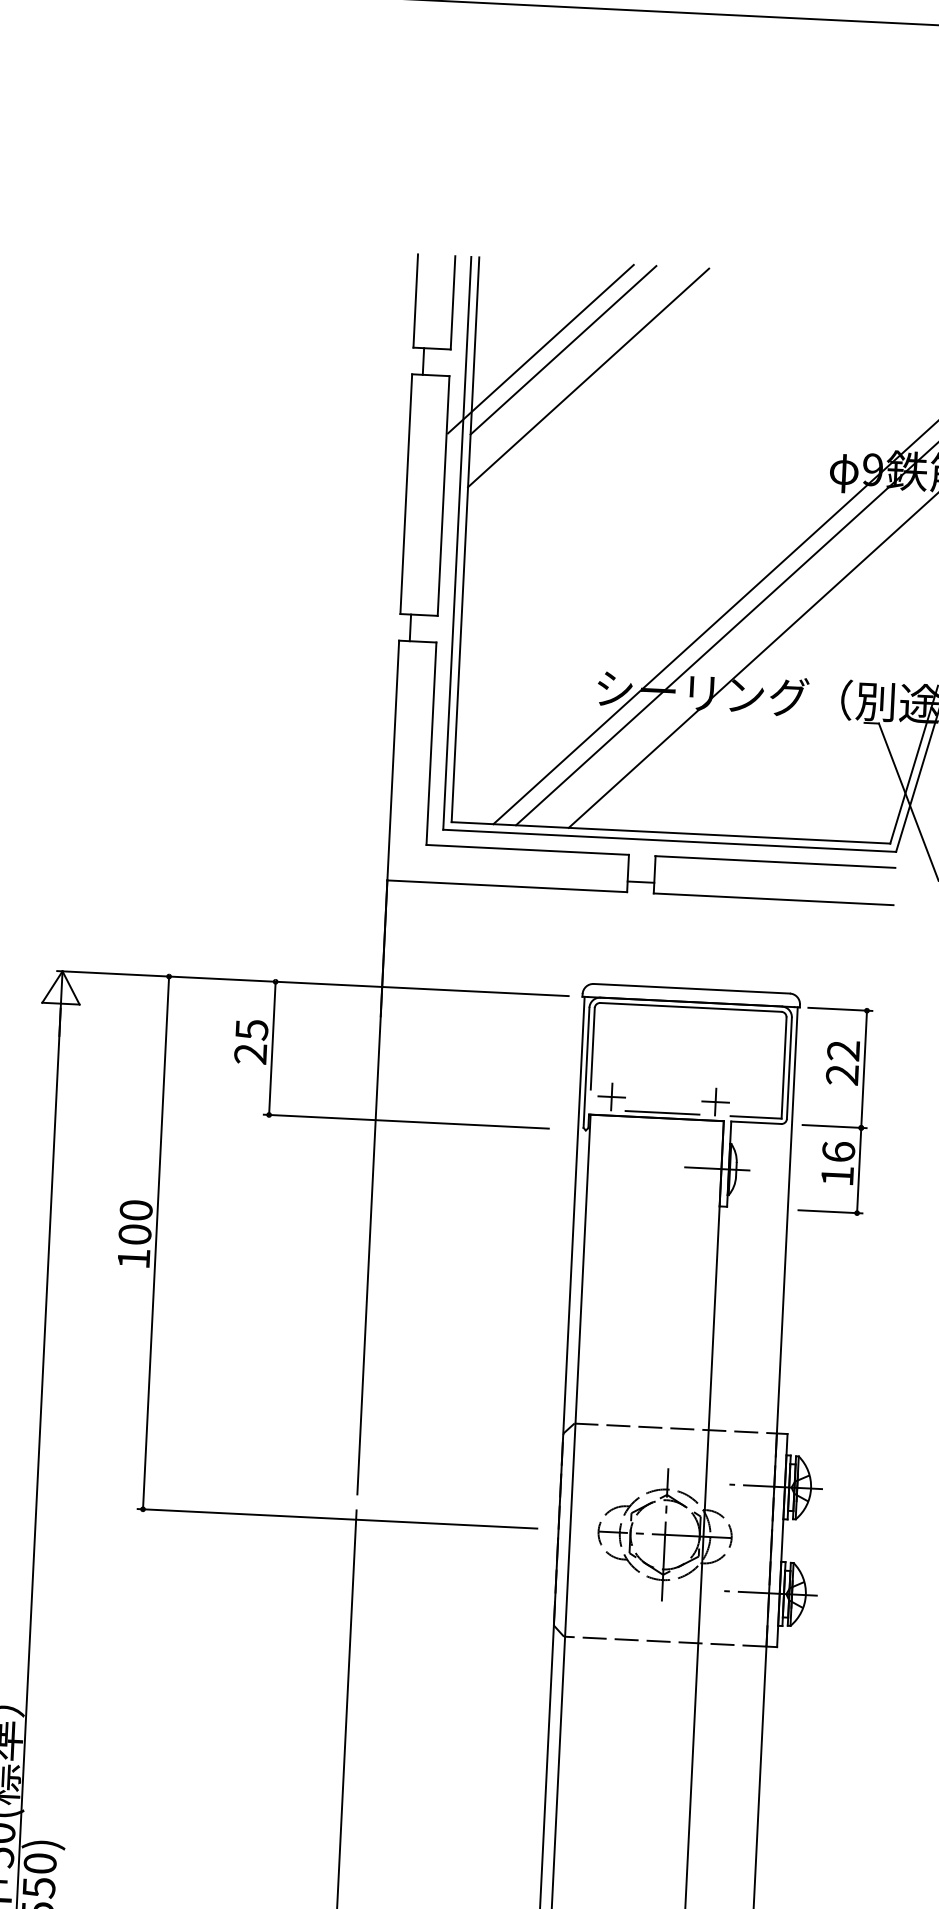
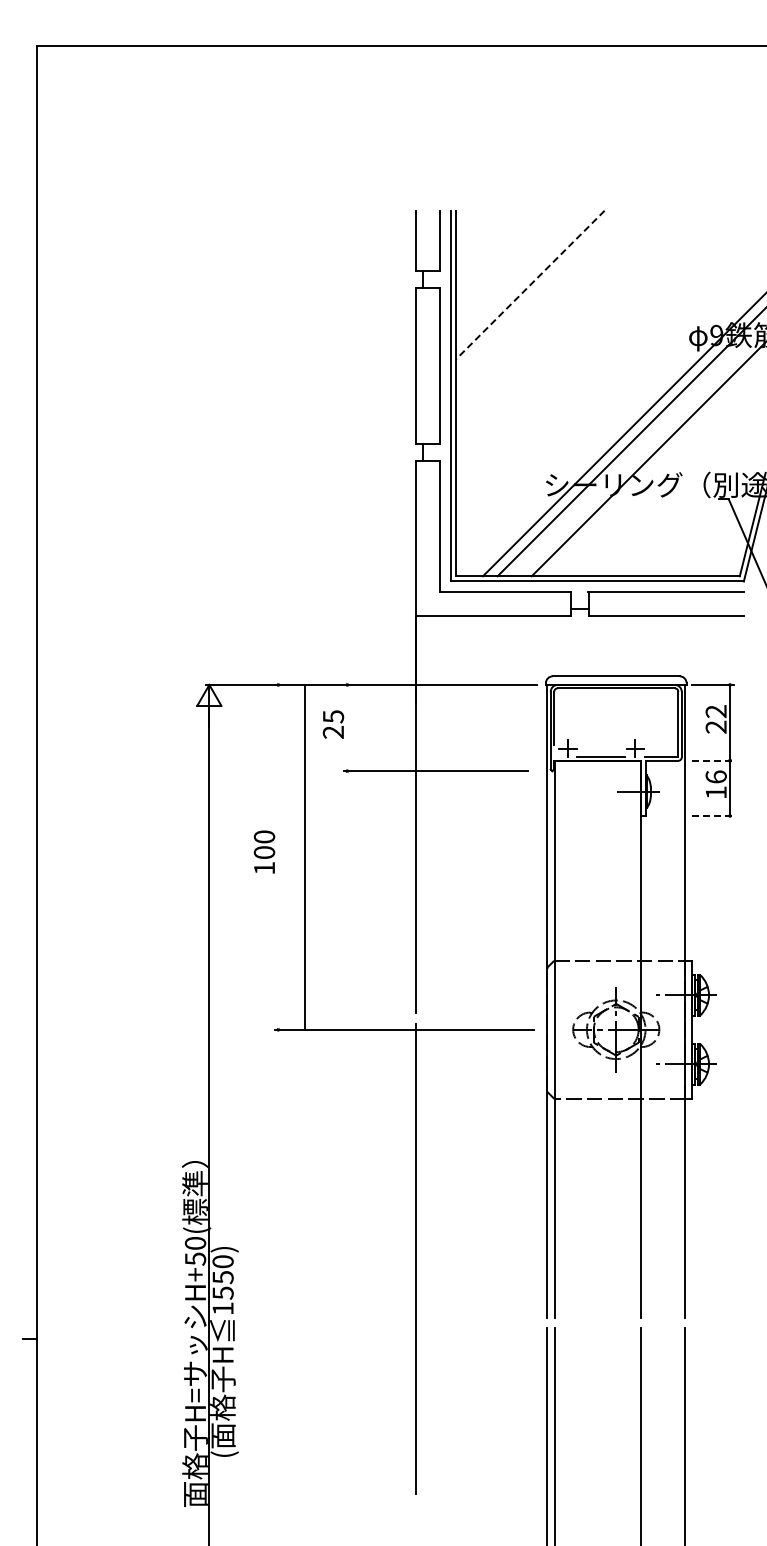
line: (540, 348) -> (498, 267), removed
line: (562, 349) -> (512, 267), removed
line: (587, 378) -> (529, 285), solid -> dashed
line: (272, 1047) -> (347, 727), removed
line: (834, 1126) -> (712, 760), solid -> dashed
line: (830, 1211) -> (712, 815), solid -> dashed
line: (156, 1241) -> (305, 856), moved

